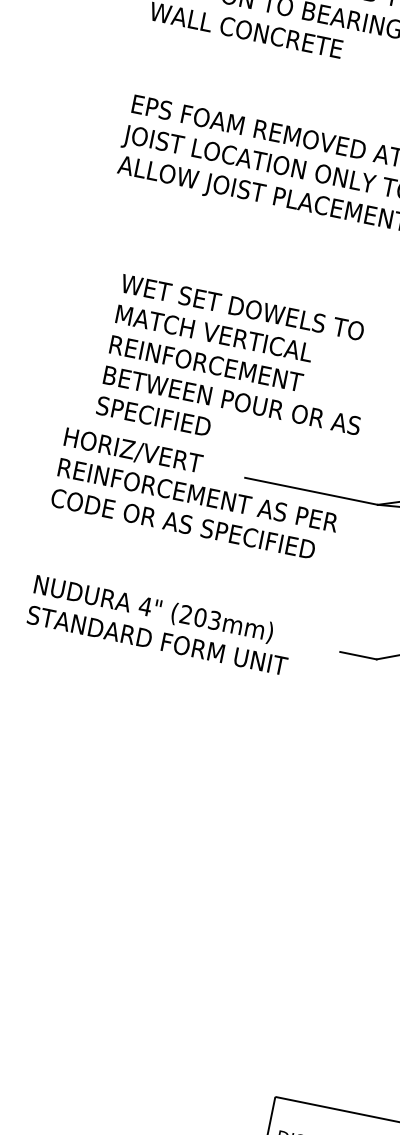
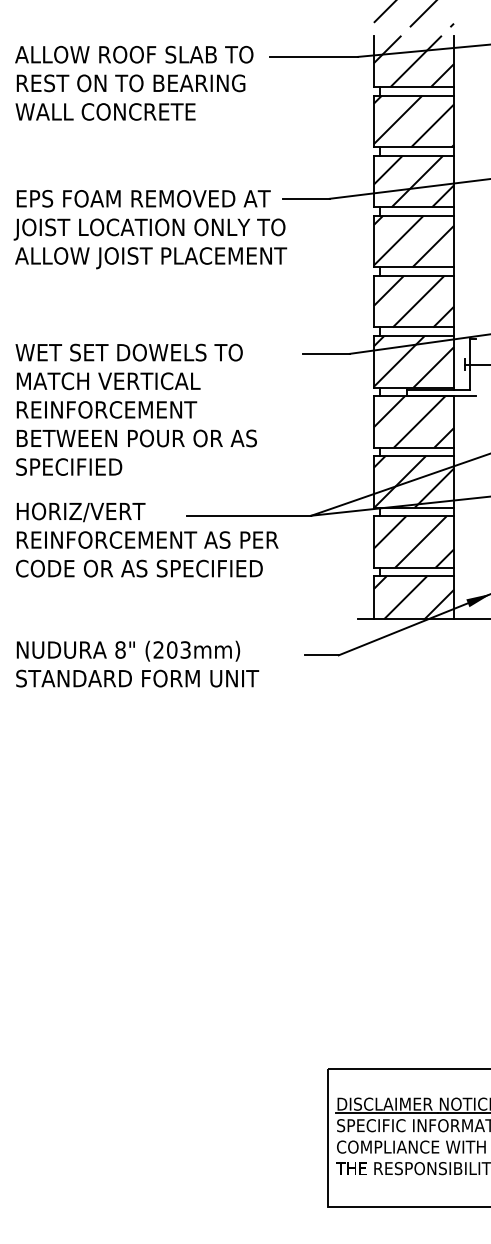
text: (236, 369) -> (135, 409), moved
text: (145, 605) -> (120, 649), 4" -> 8"

